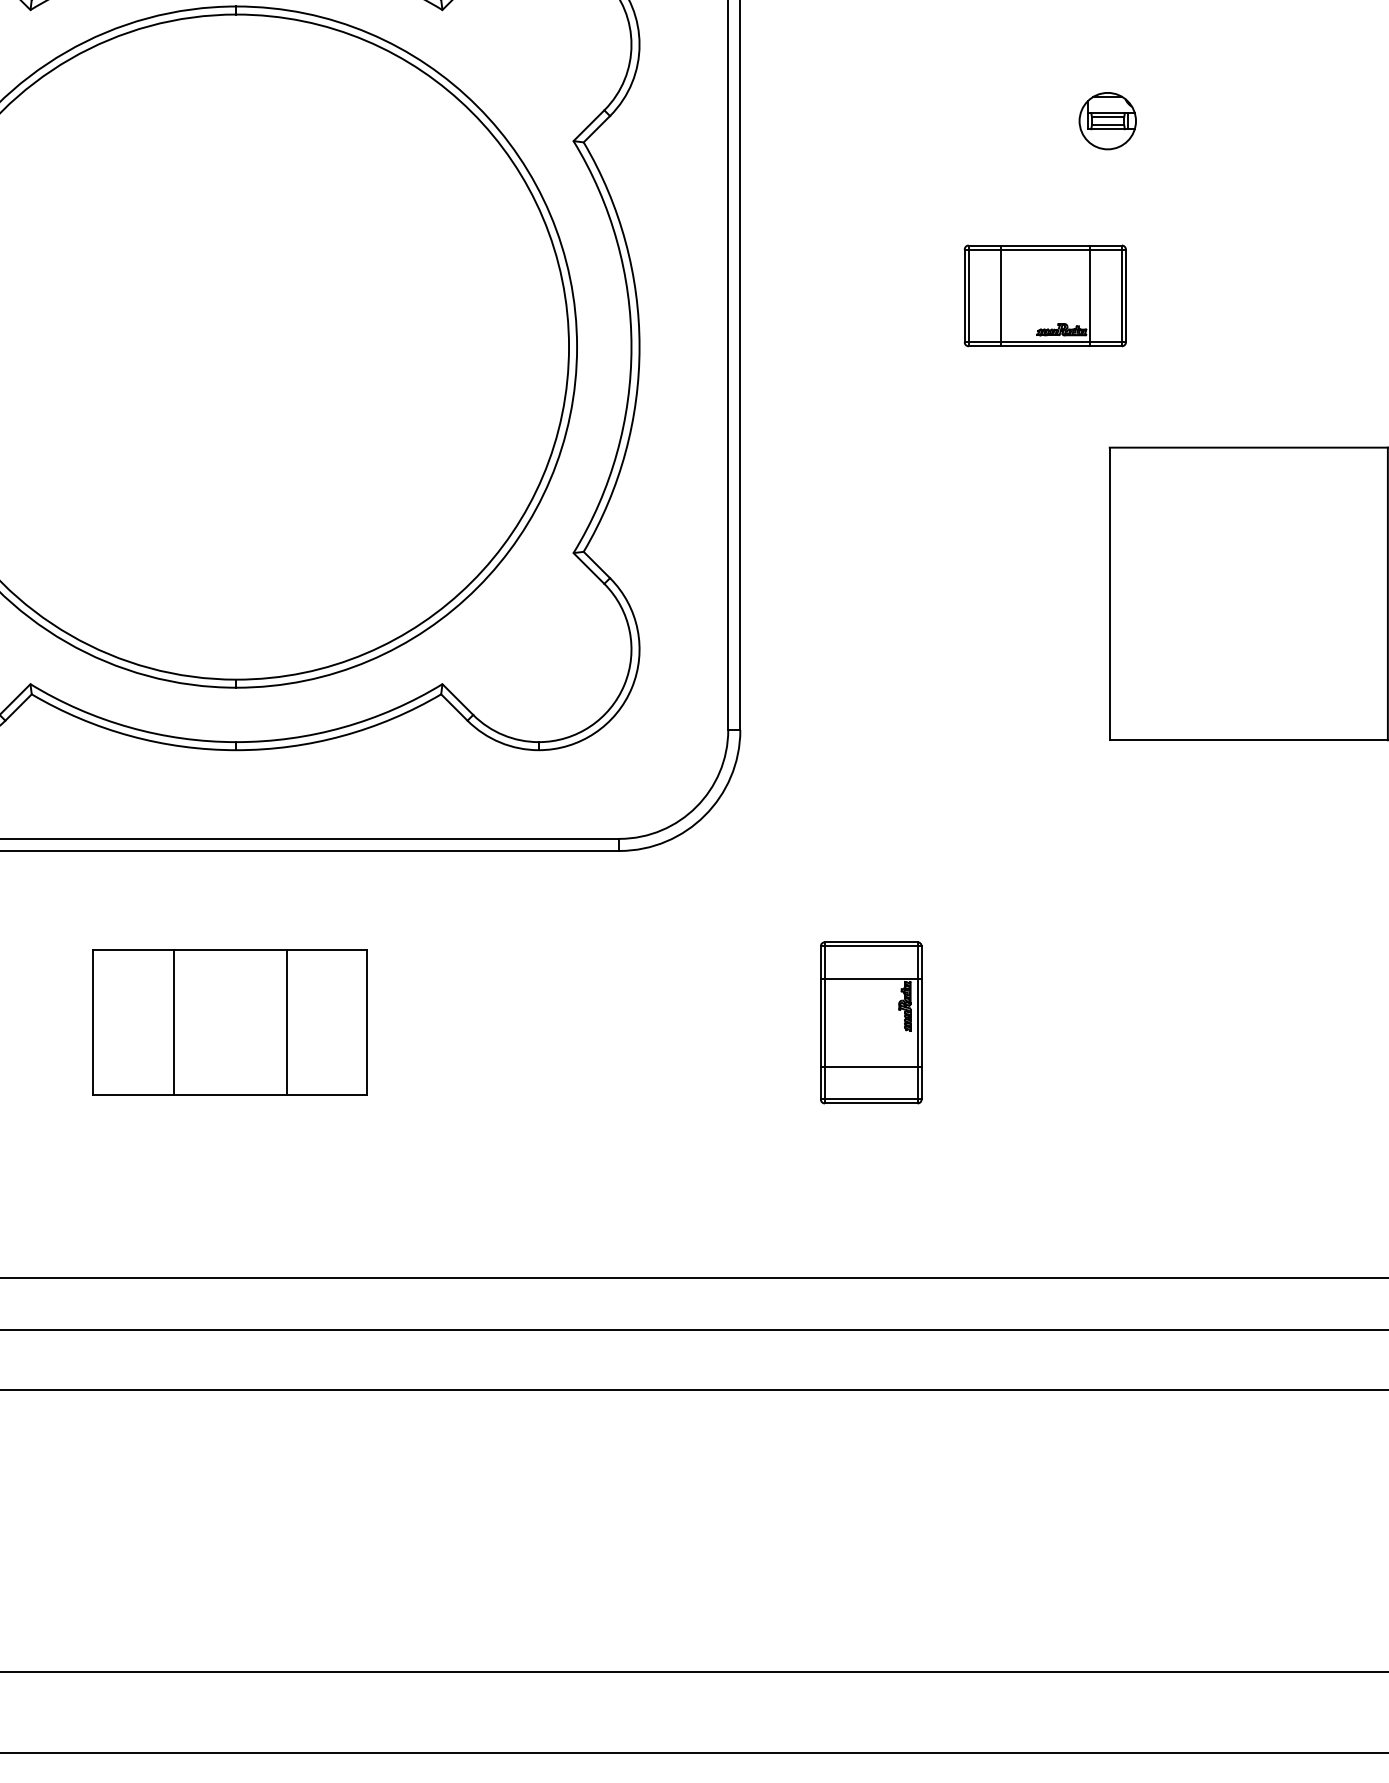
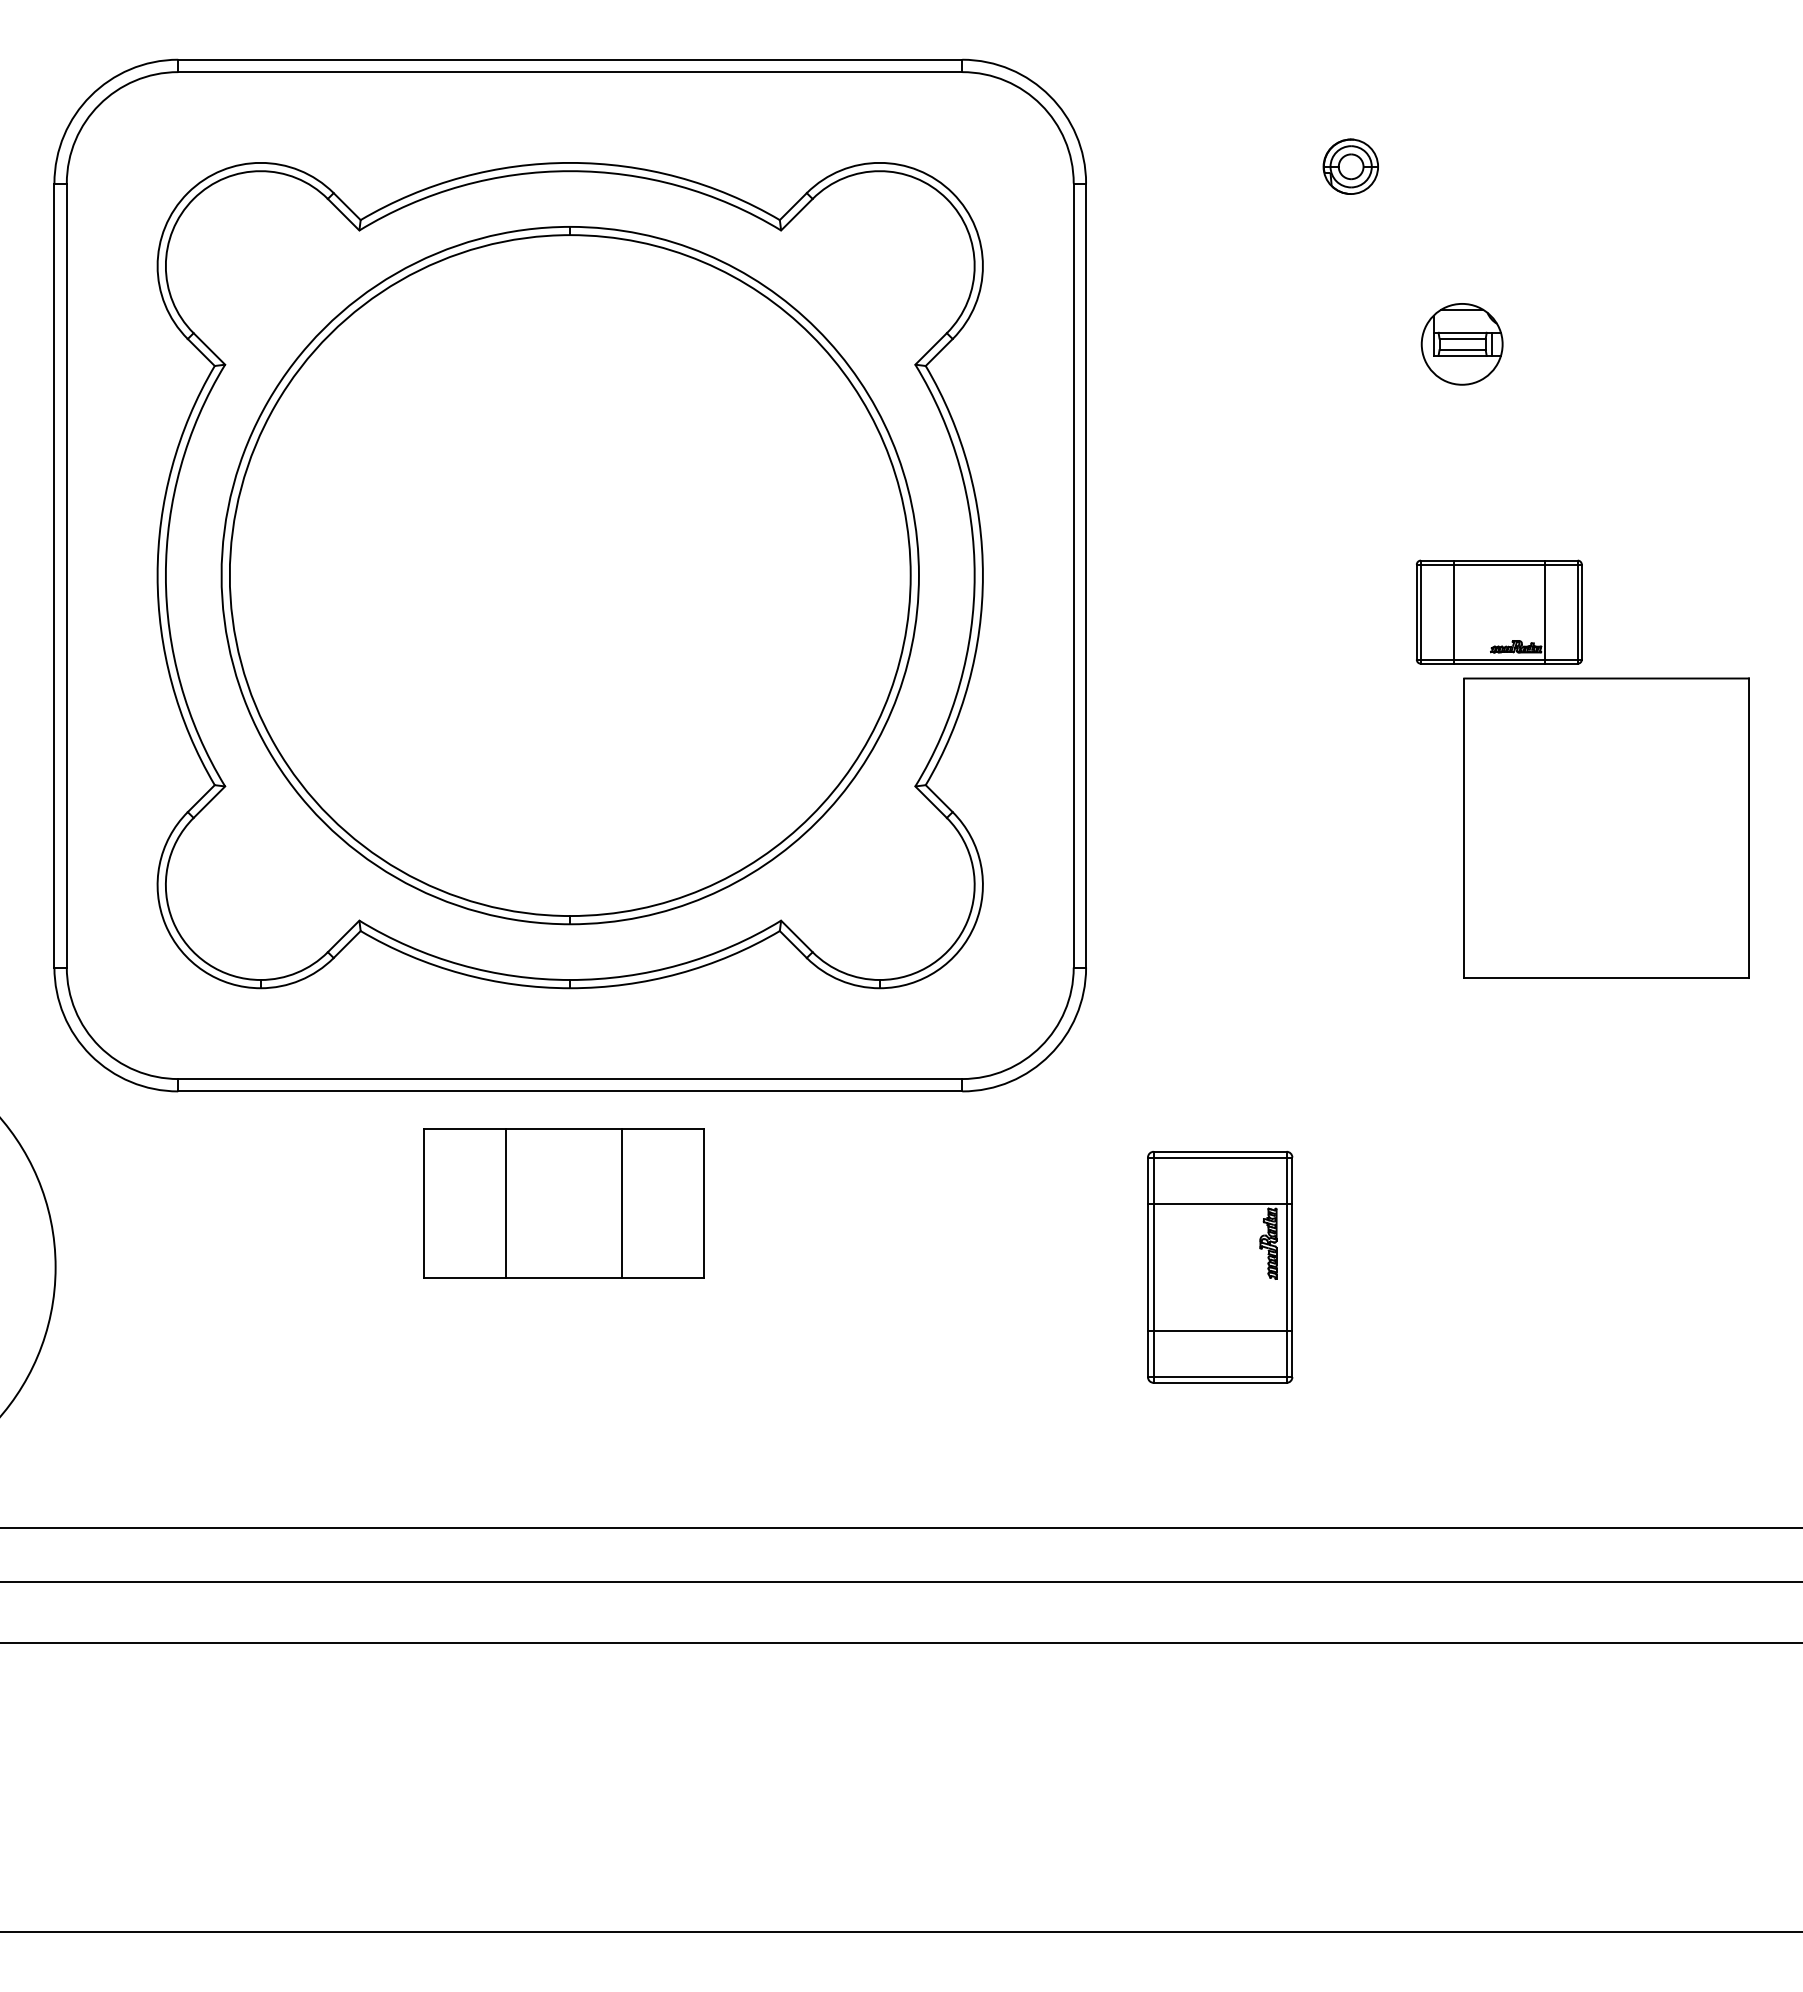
part: (1108, 120) -> (1462, 343), size x1.4
part: (1045, 295) -> (1499, 611), moved
part: (229, 1022) -> (563, 1203), moved
part: (870, 1022) -> (1219, 1267), size x1.4

